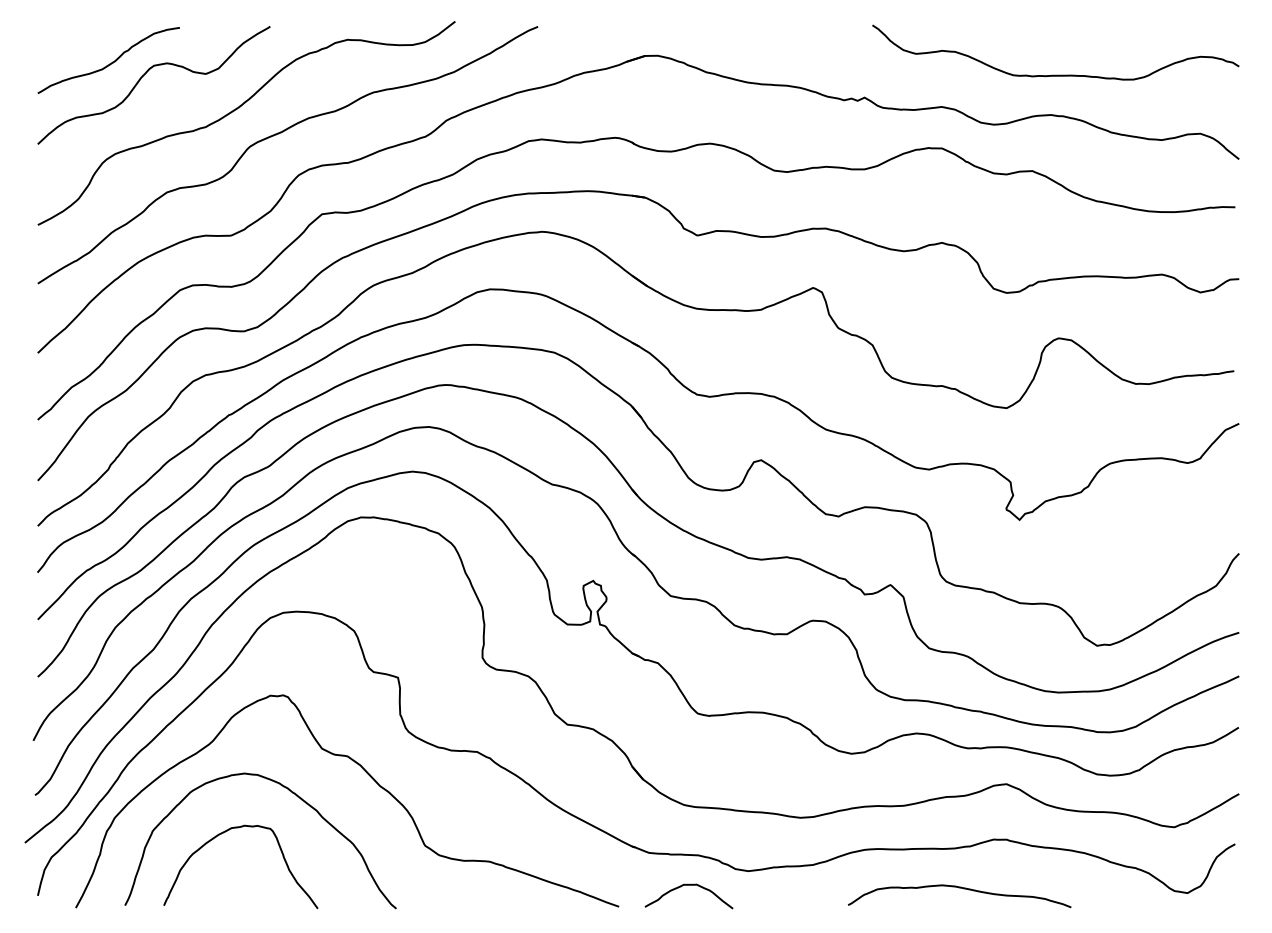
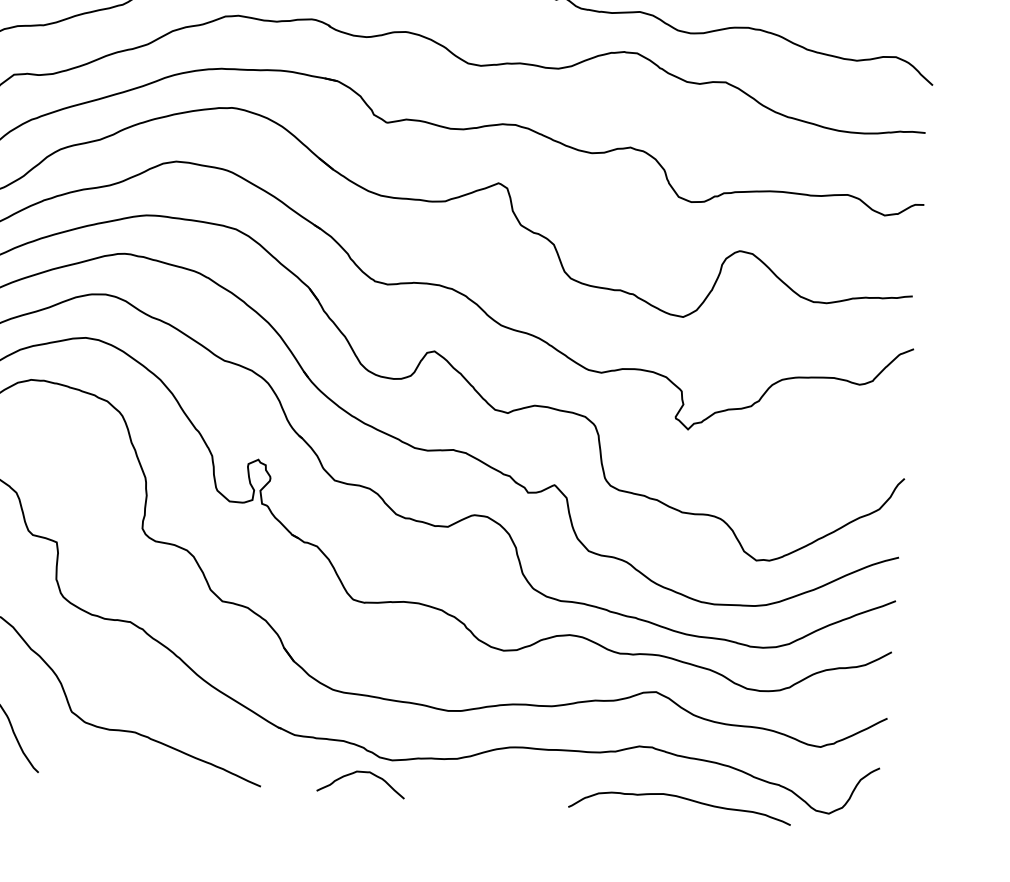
curve: (688, 885) -> (361, 772), moved
curve: (959, 888) -> (680, 798), moved

